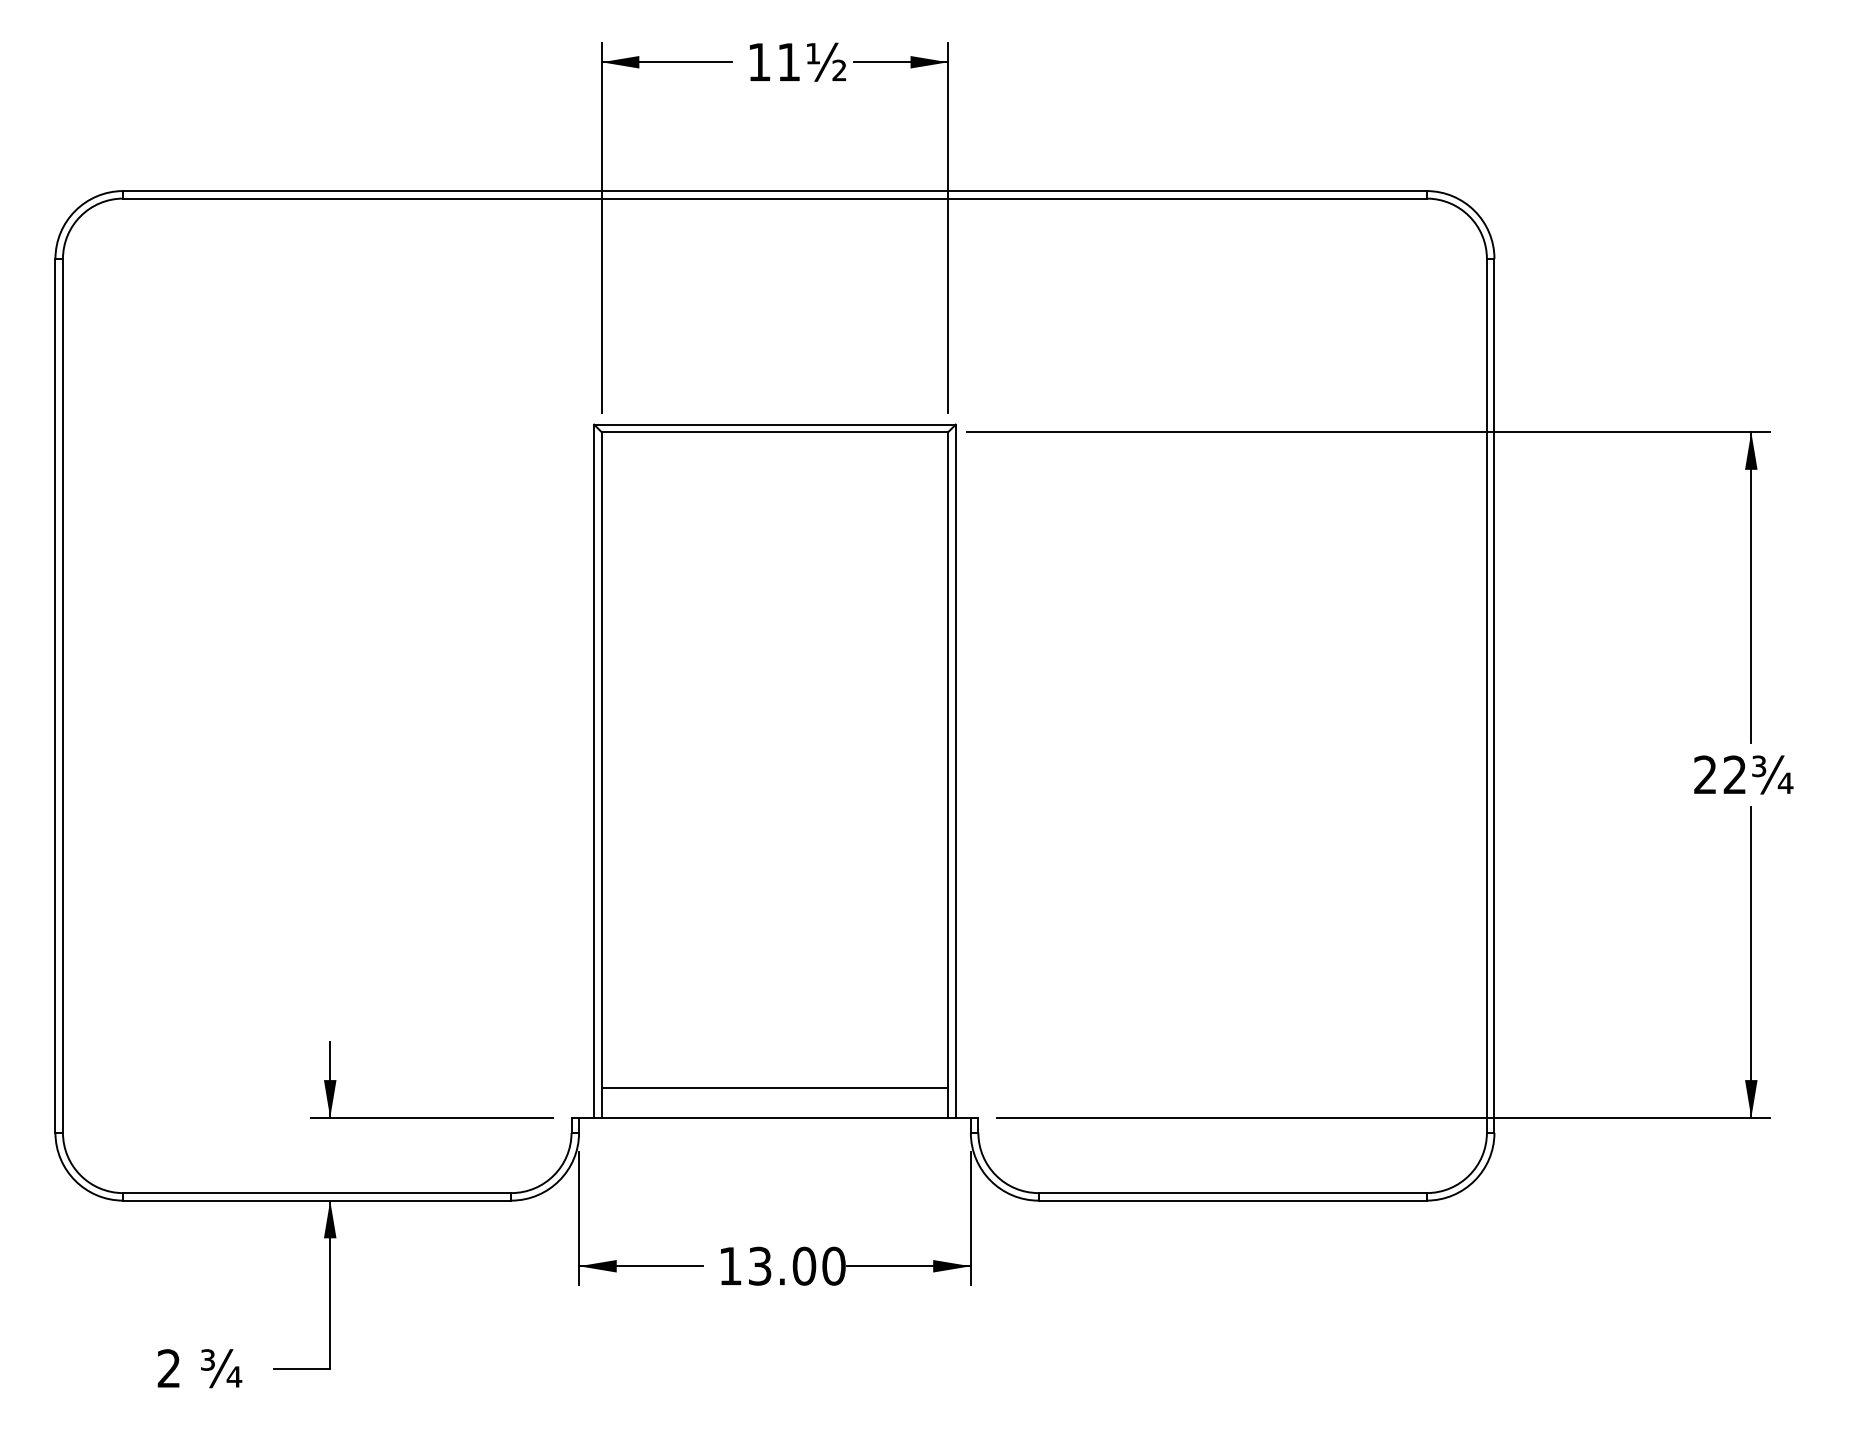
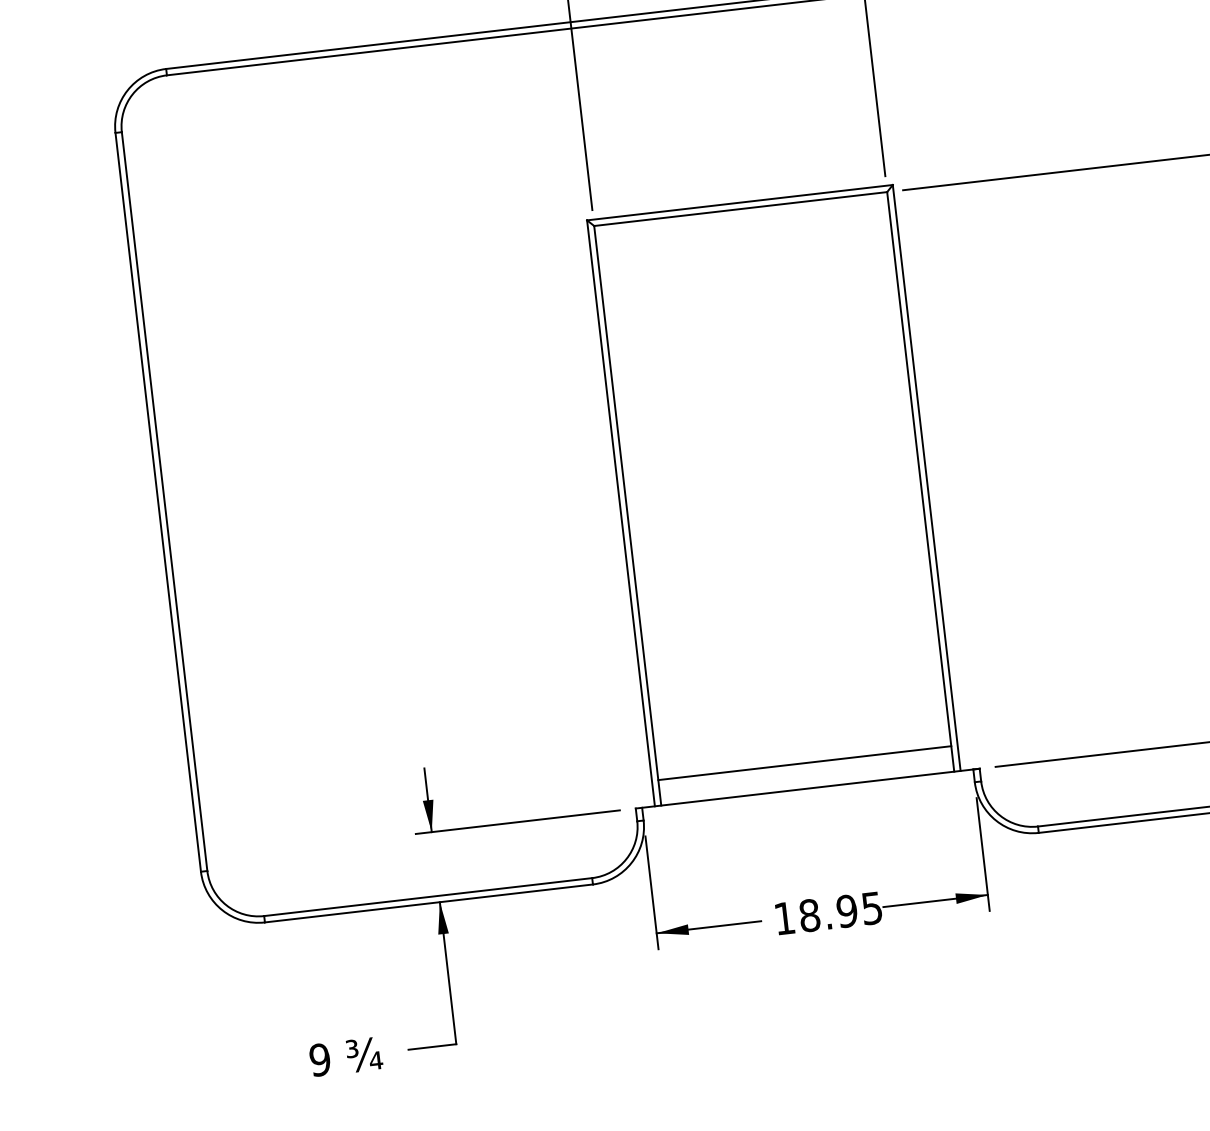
text: (796, 1265) -> (840, 911), 13.00 -> 18.95
text: (168, 1368) -> (319, 1059), 2 -> 9

